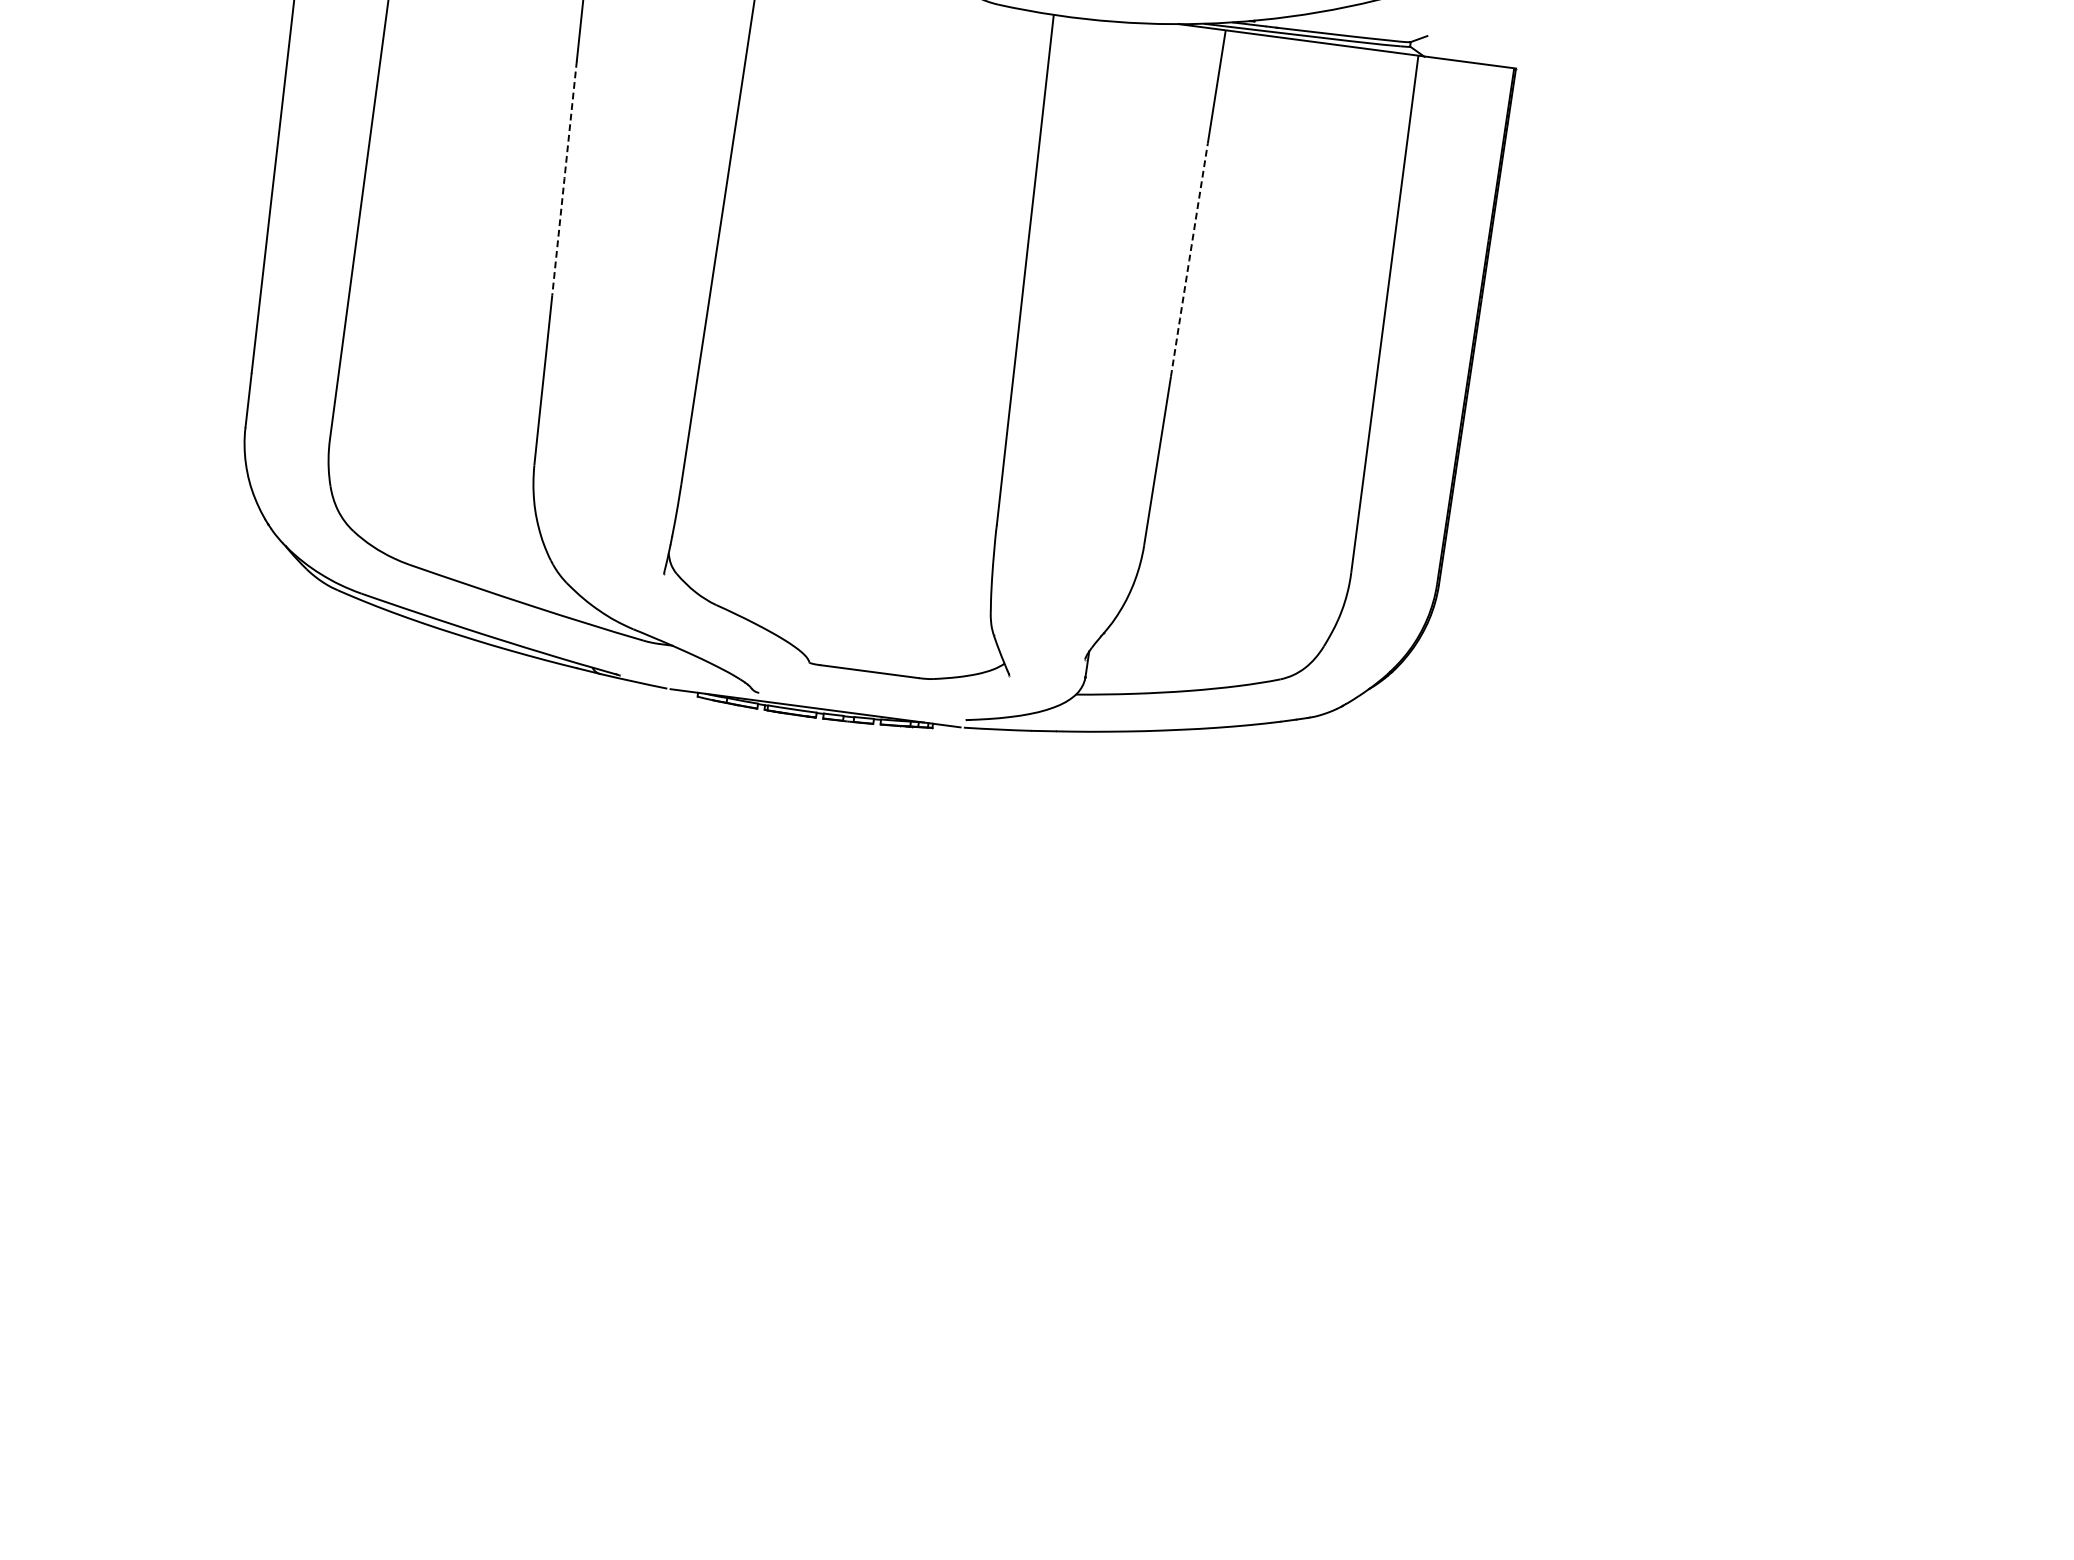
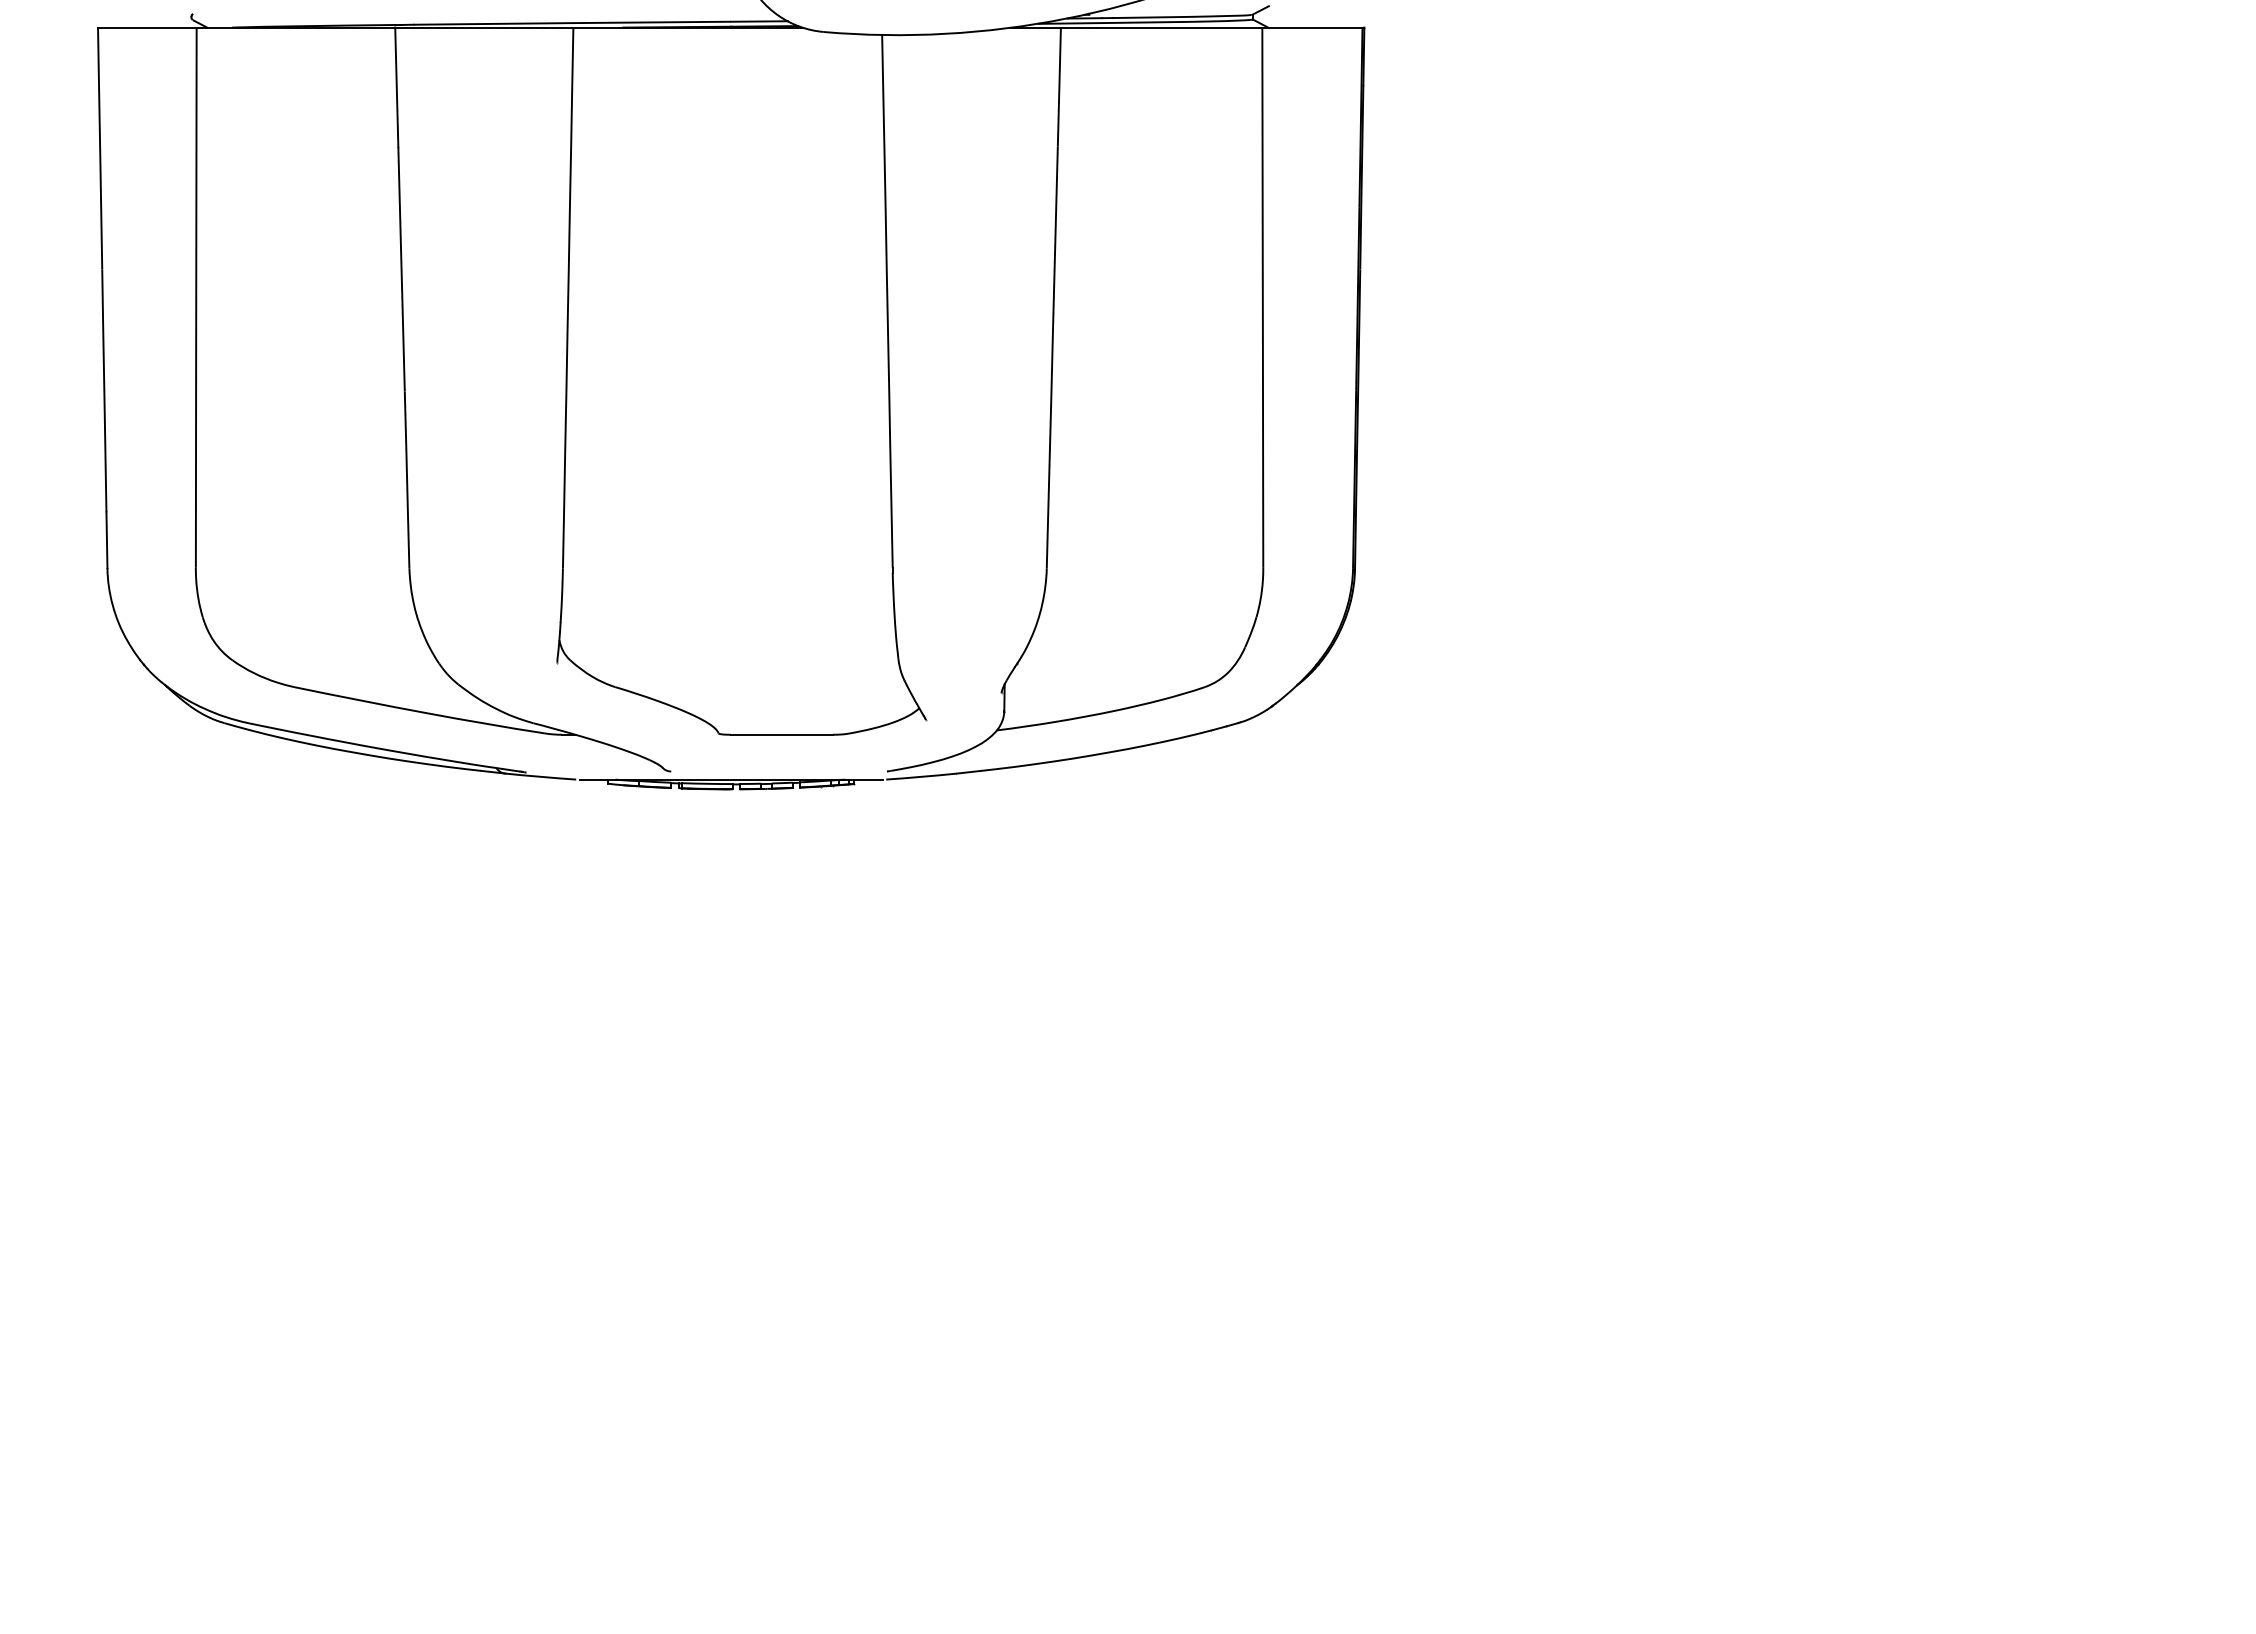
line: (564, 177) -> (401, 268), dashed -> solid
line: (1189, 260) -> (1054, 269), dashed -> solid

